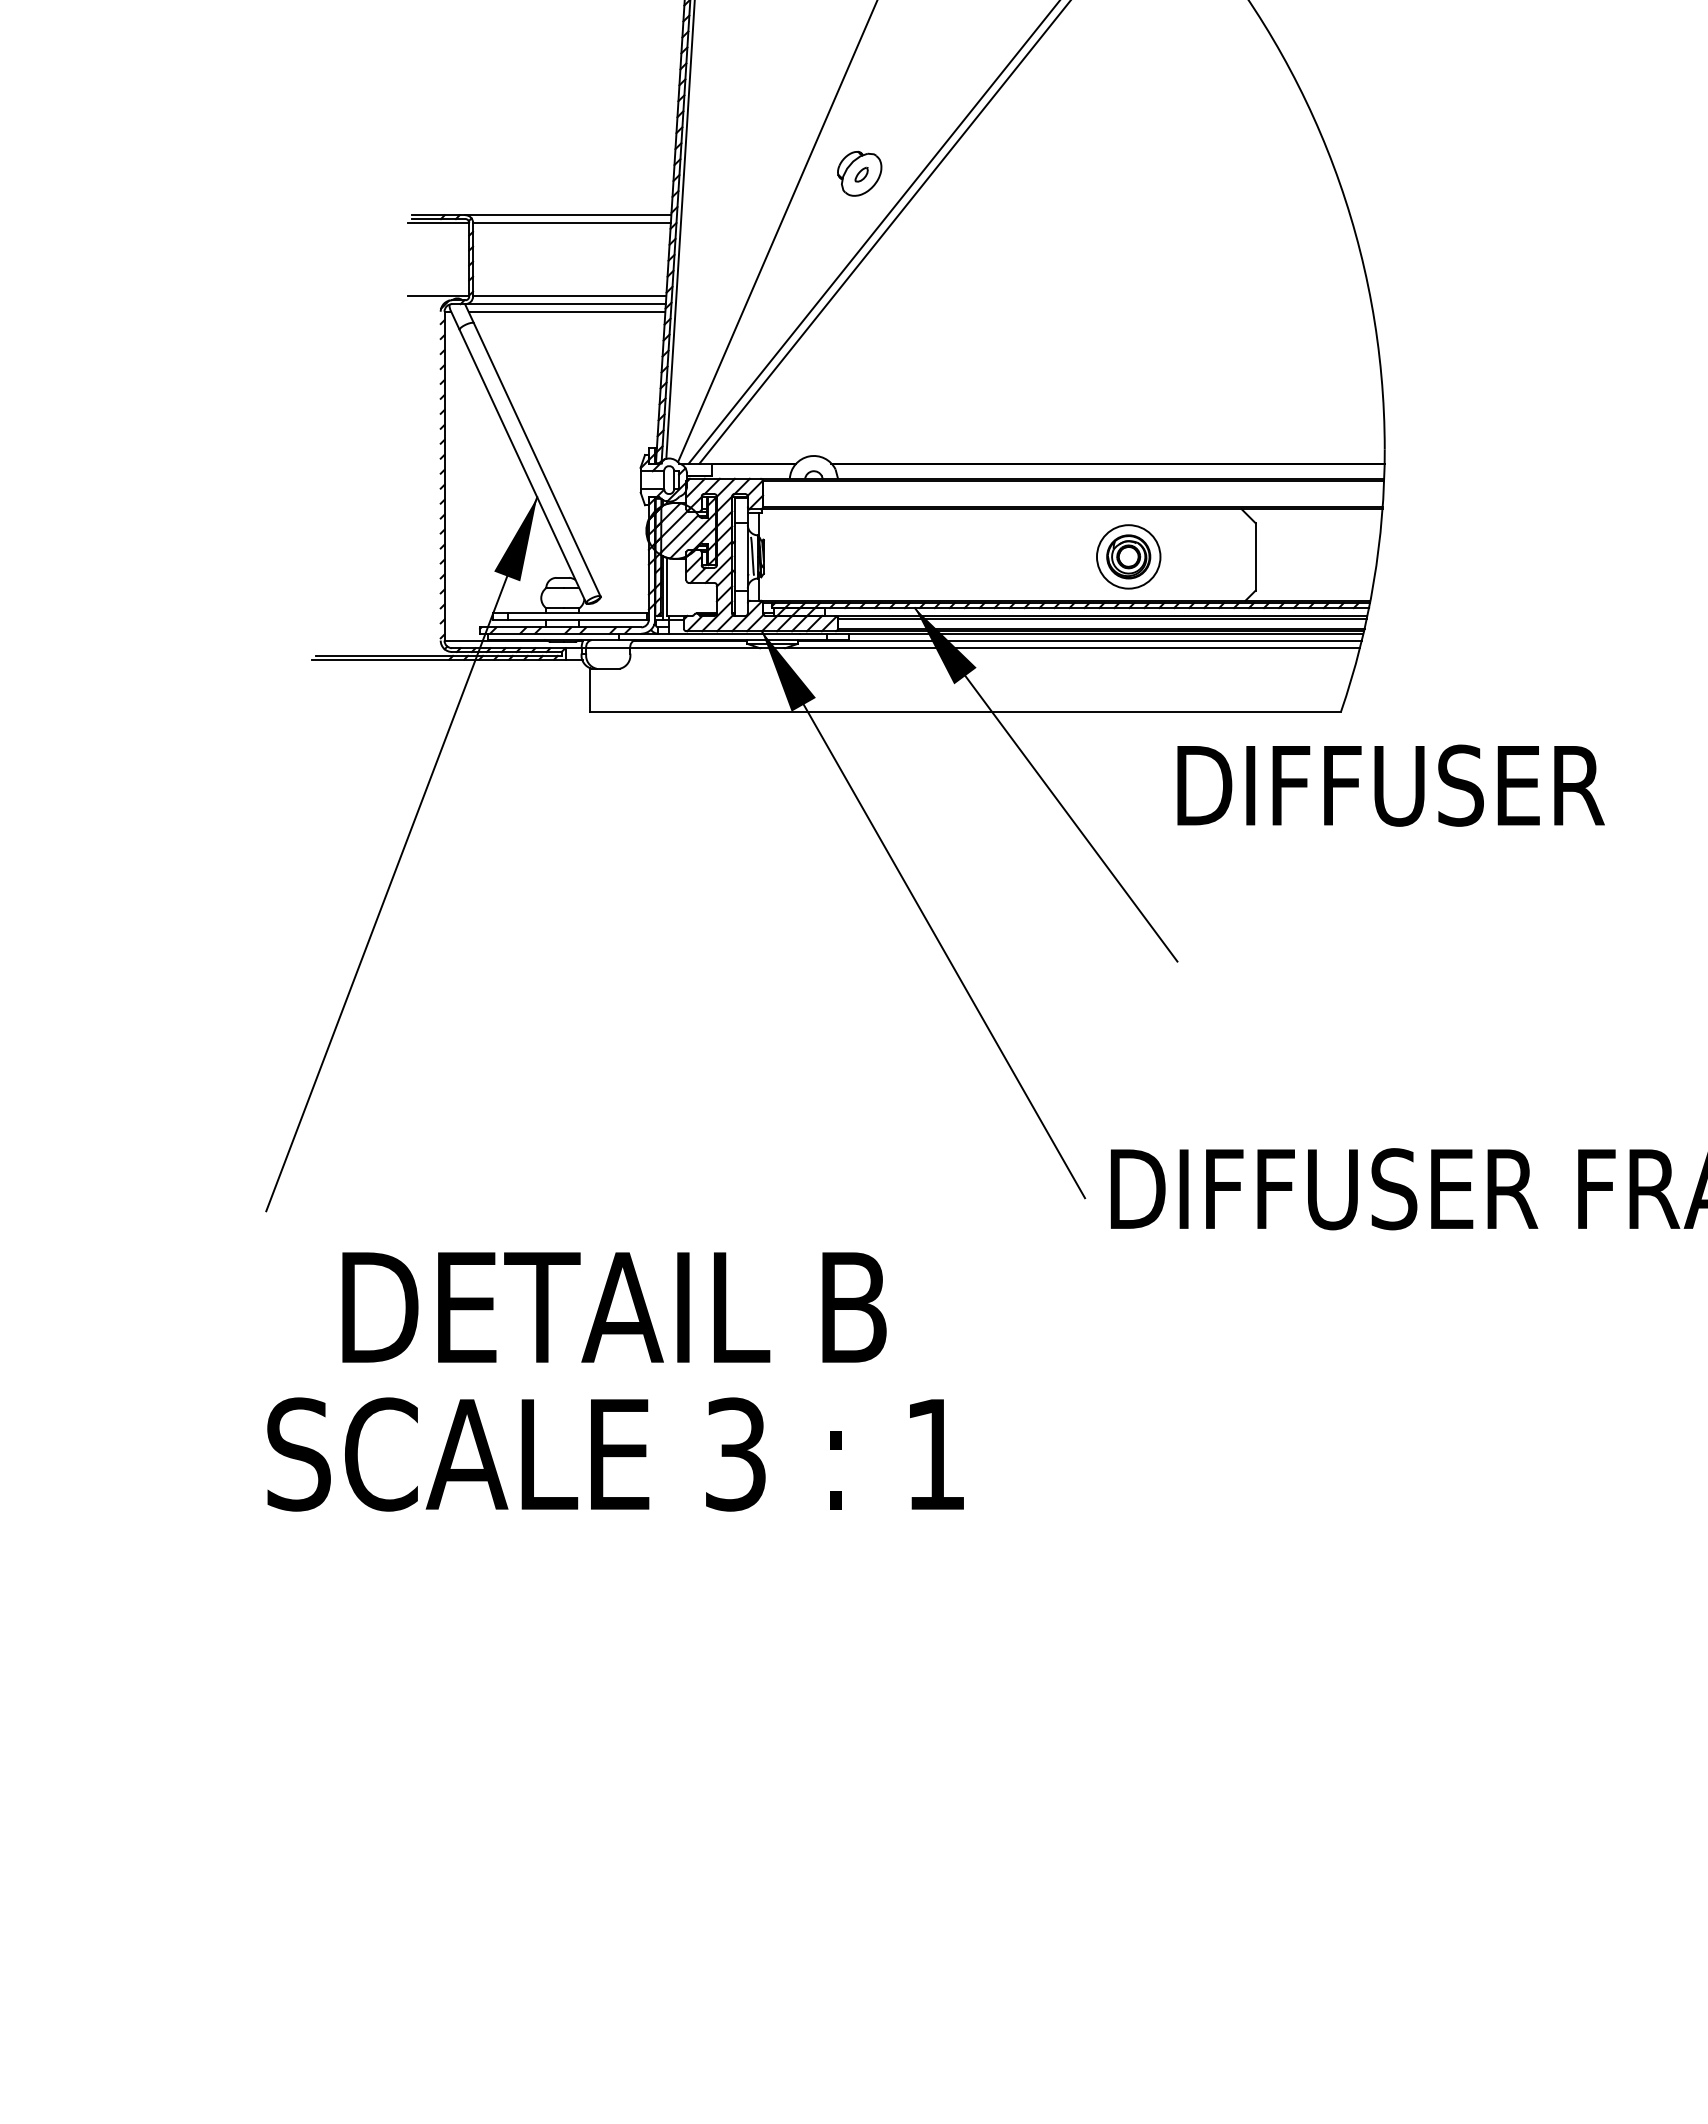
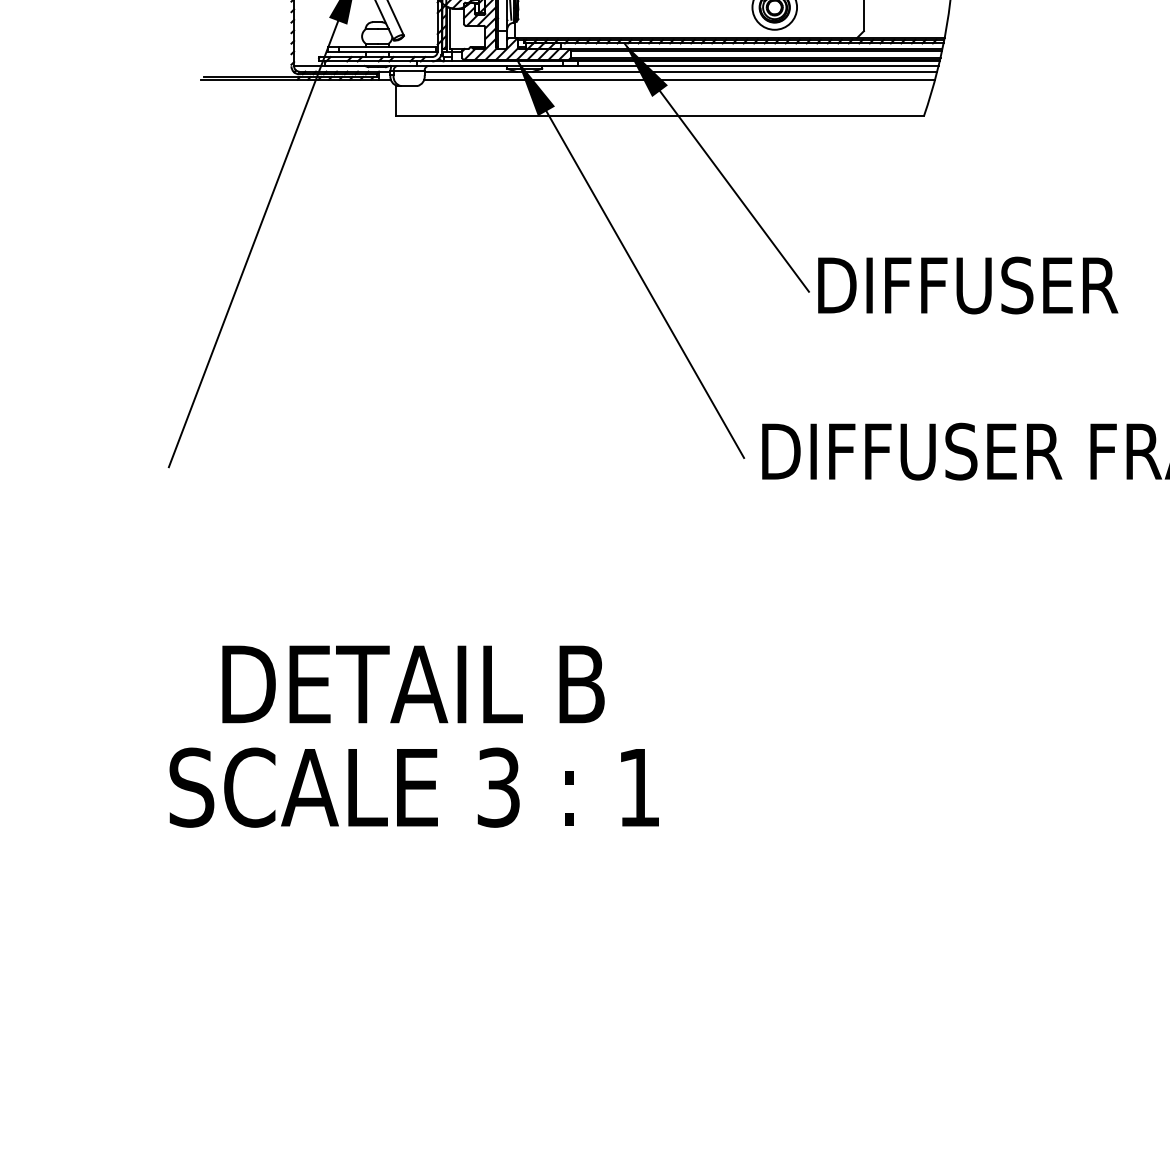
line: (992, 659) -> (679, 79), added
text: (1390, 785) -> (967, 285), moved
text: (615, 1381) -> (414, 736), moved

